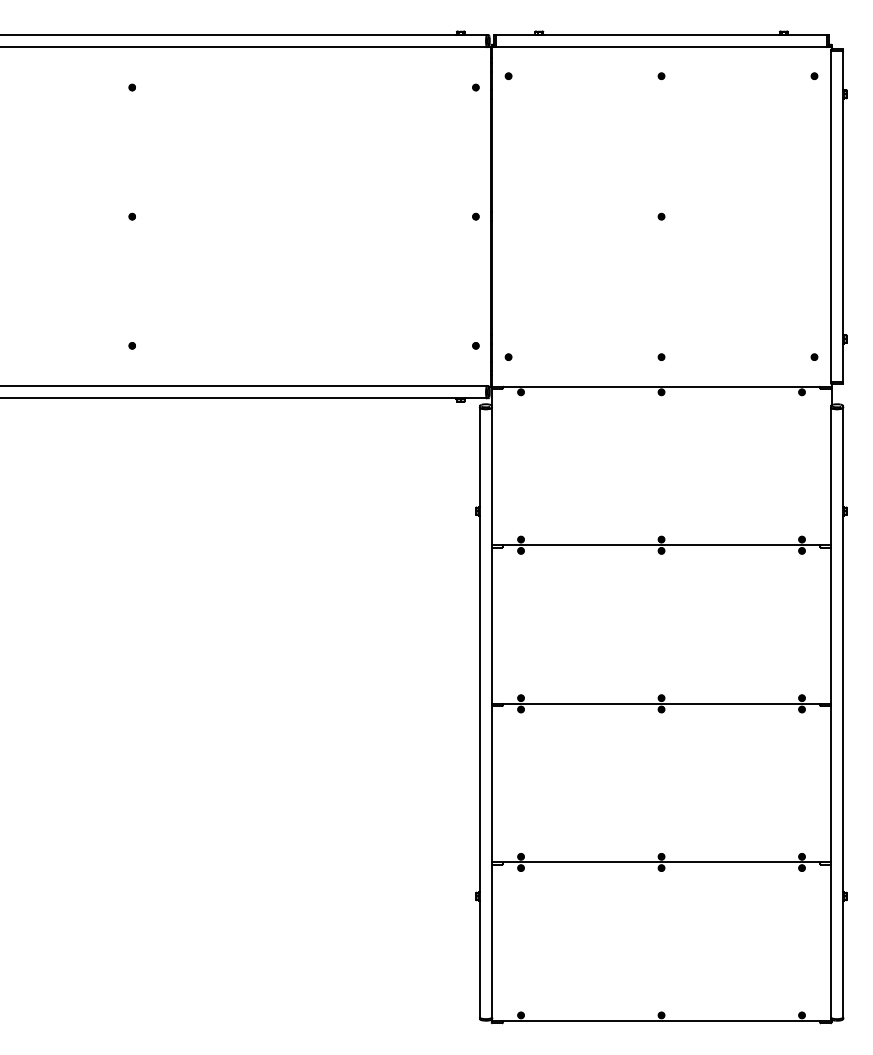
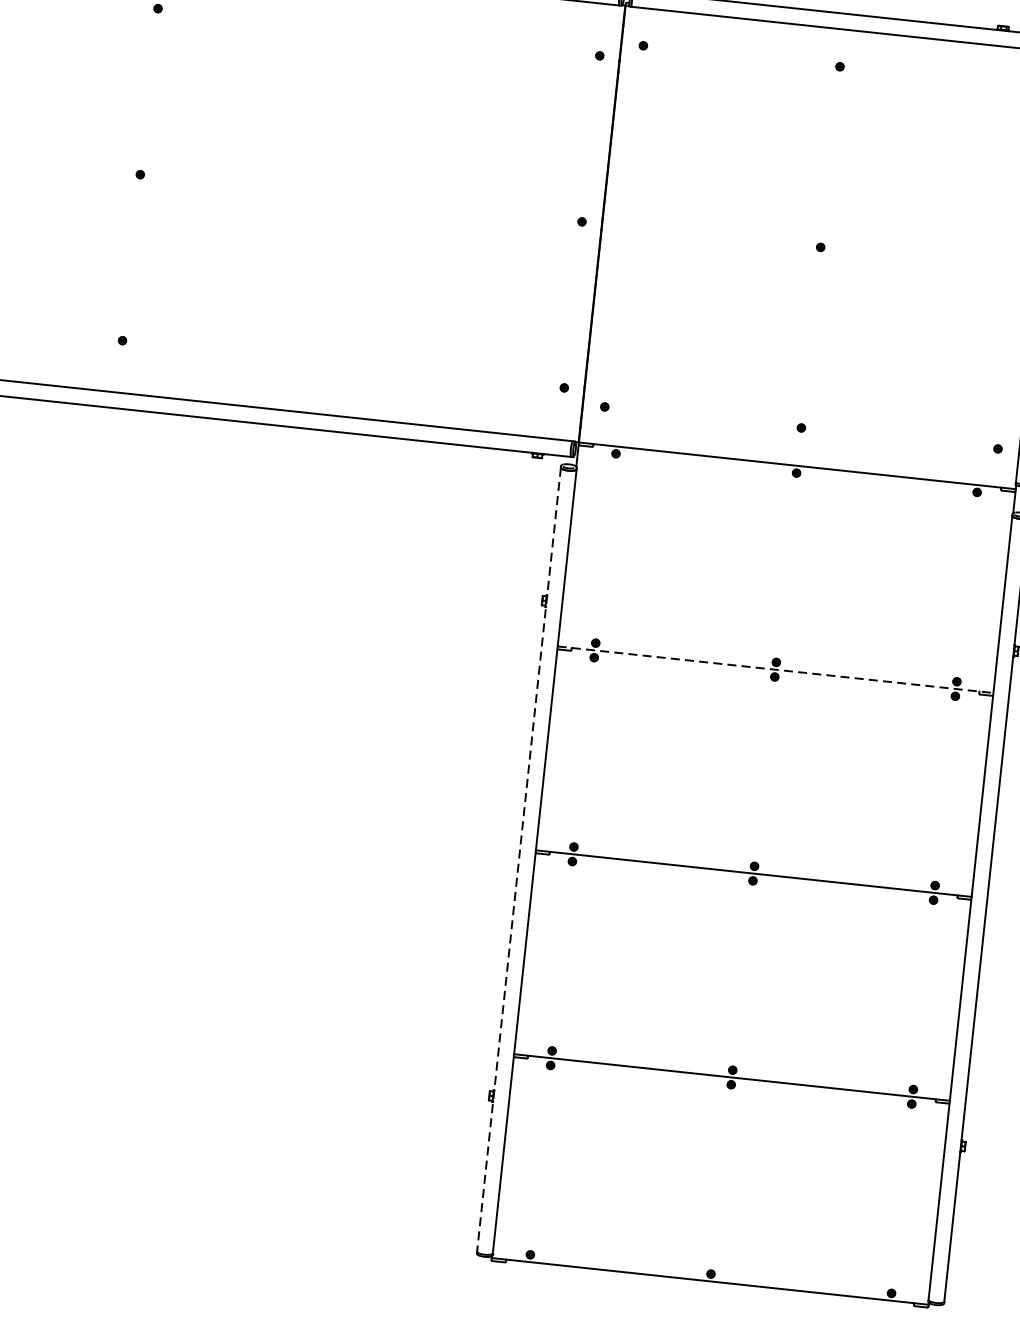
line: (662, 545) -> (776, 670), solid -> dashed
line: (479, 712) -> (518, 859), solid -> dashed

